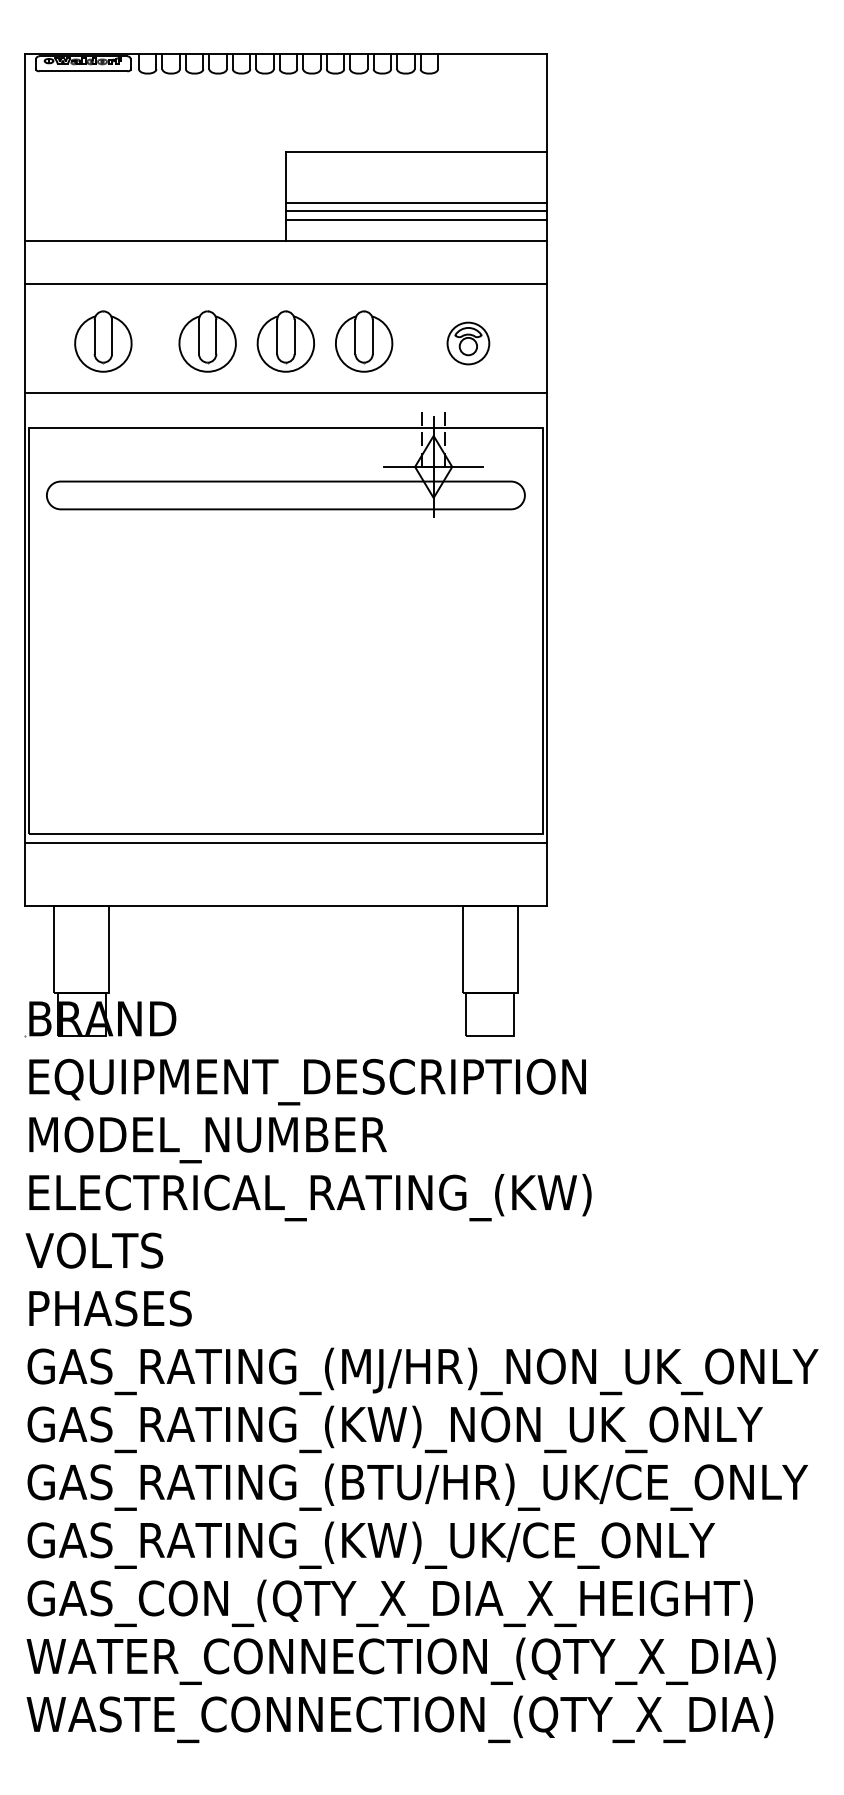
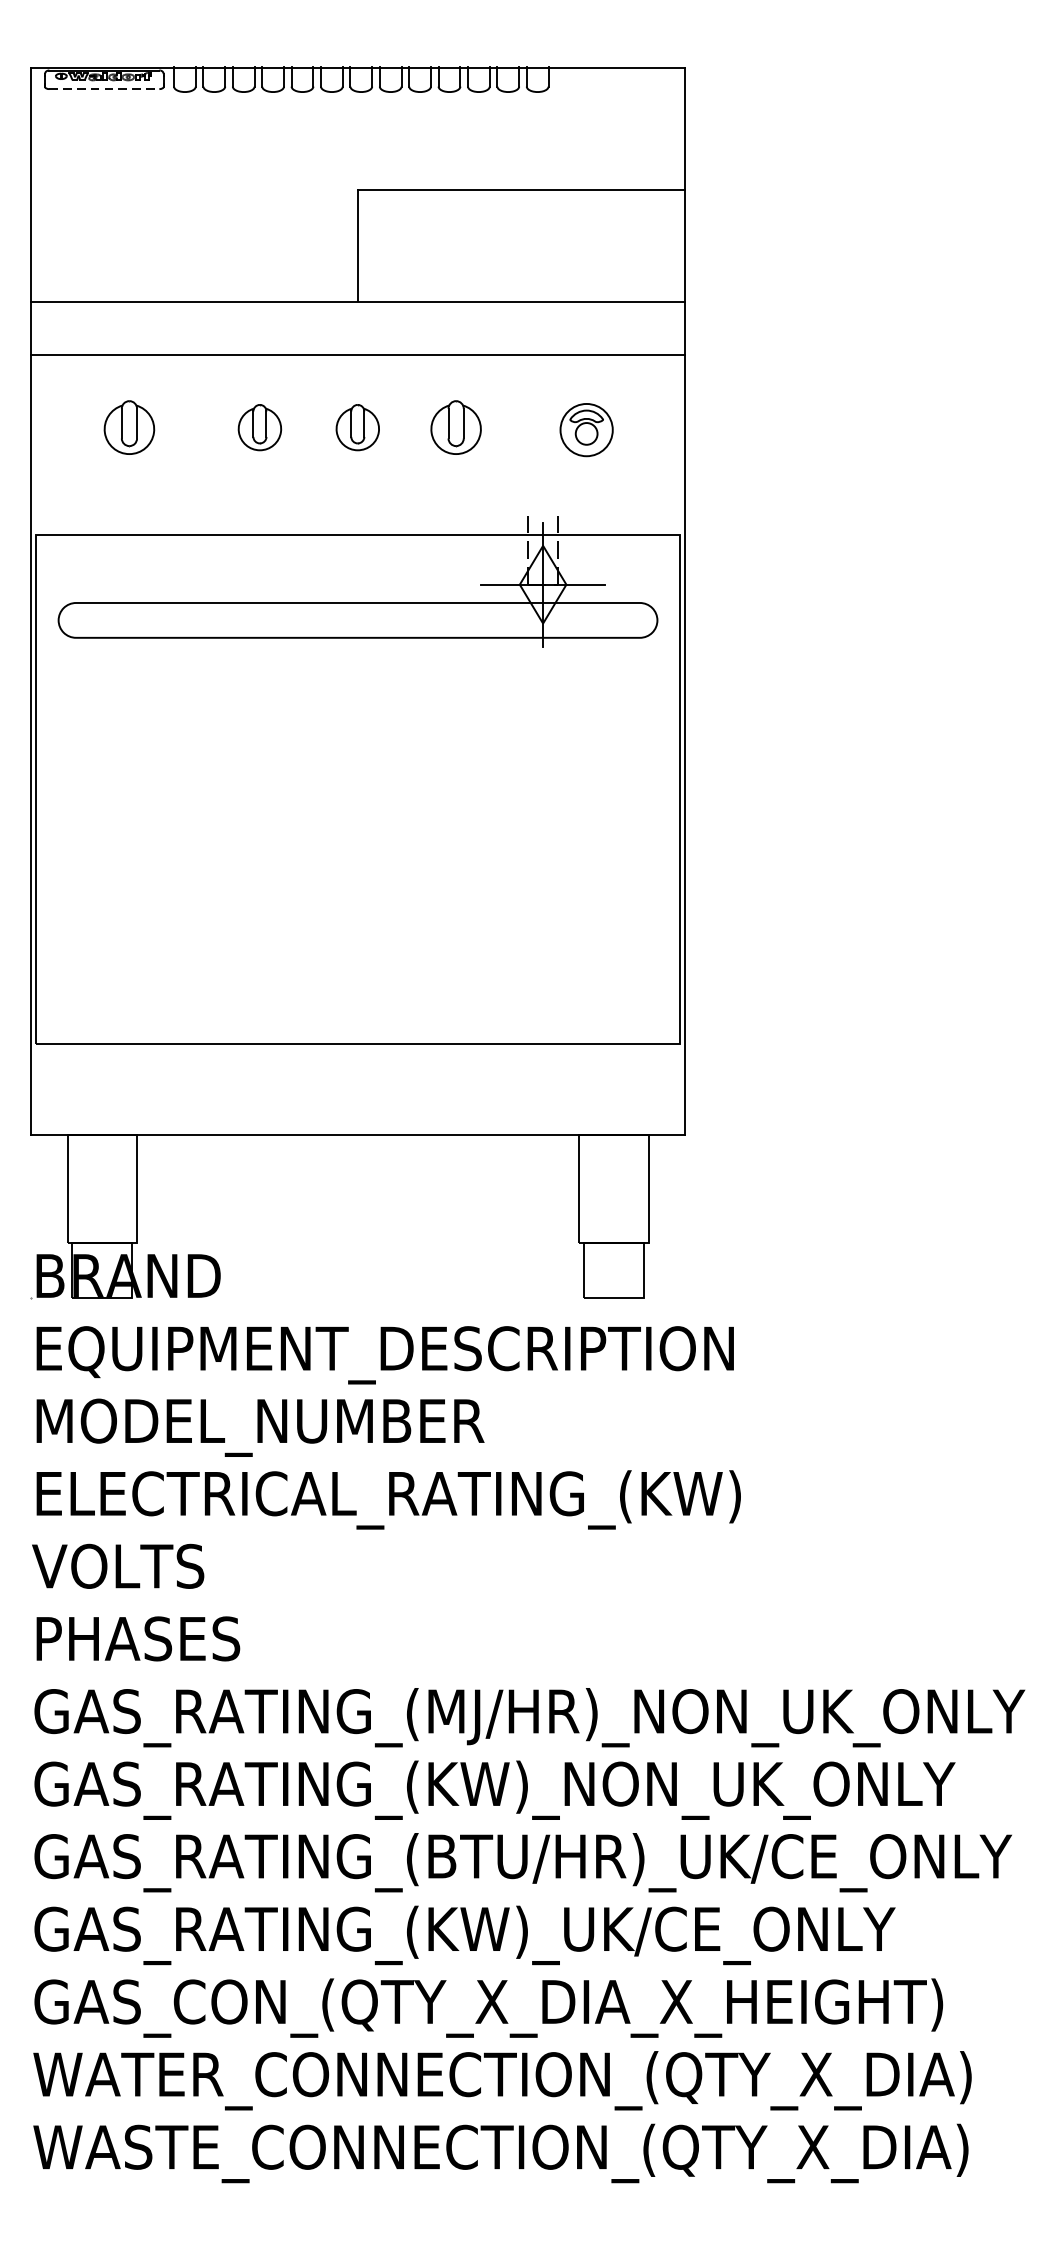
line: (83, 71) -> (104, 89), solid -> dashed
line: (415, 203) -> (520, 254), removed
line: (415, 211) -> (520, 264), removed
line: (415, 220) -> (520, 275), removed
part: (103, 341) -> (129, 427), size x0.7
part: (207, 341) -> (259, 427), size x0.6
part: (285, 341) -> (357, 427), size x0.6
part: (364, 341) -> (456, 427), size x0.7
line: (285, 393) -> (357, 492), removed
line: (285, 842) -> (357, 1055), removed

